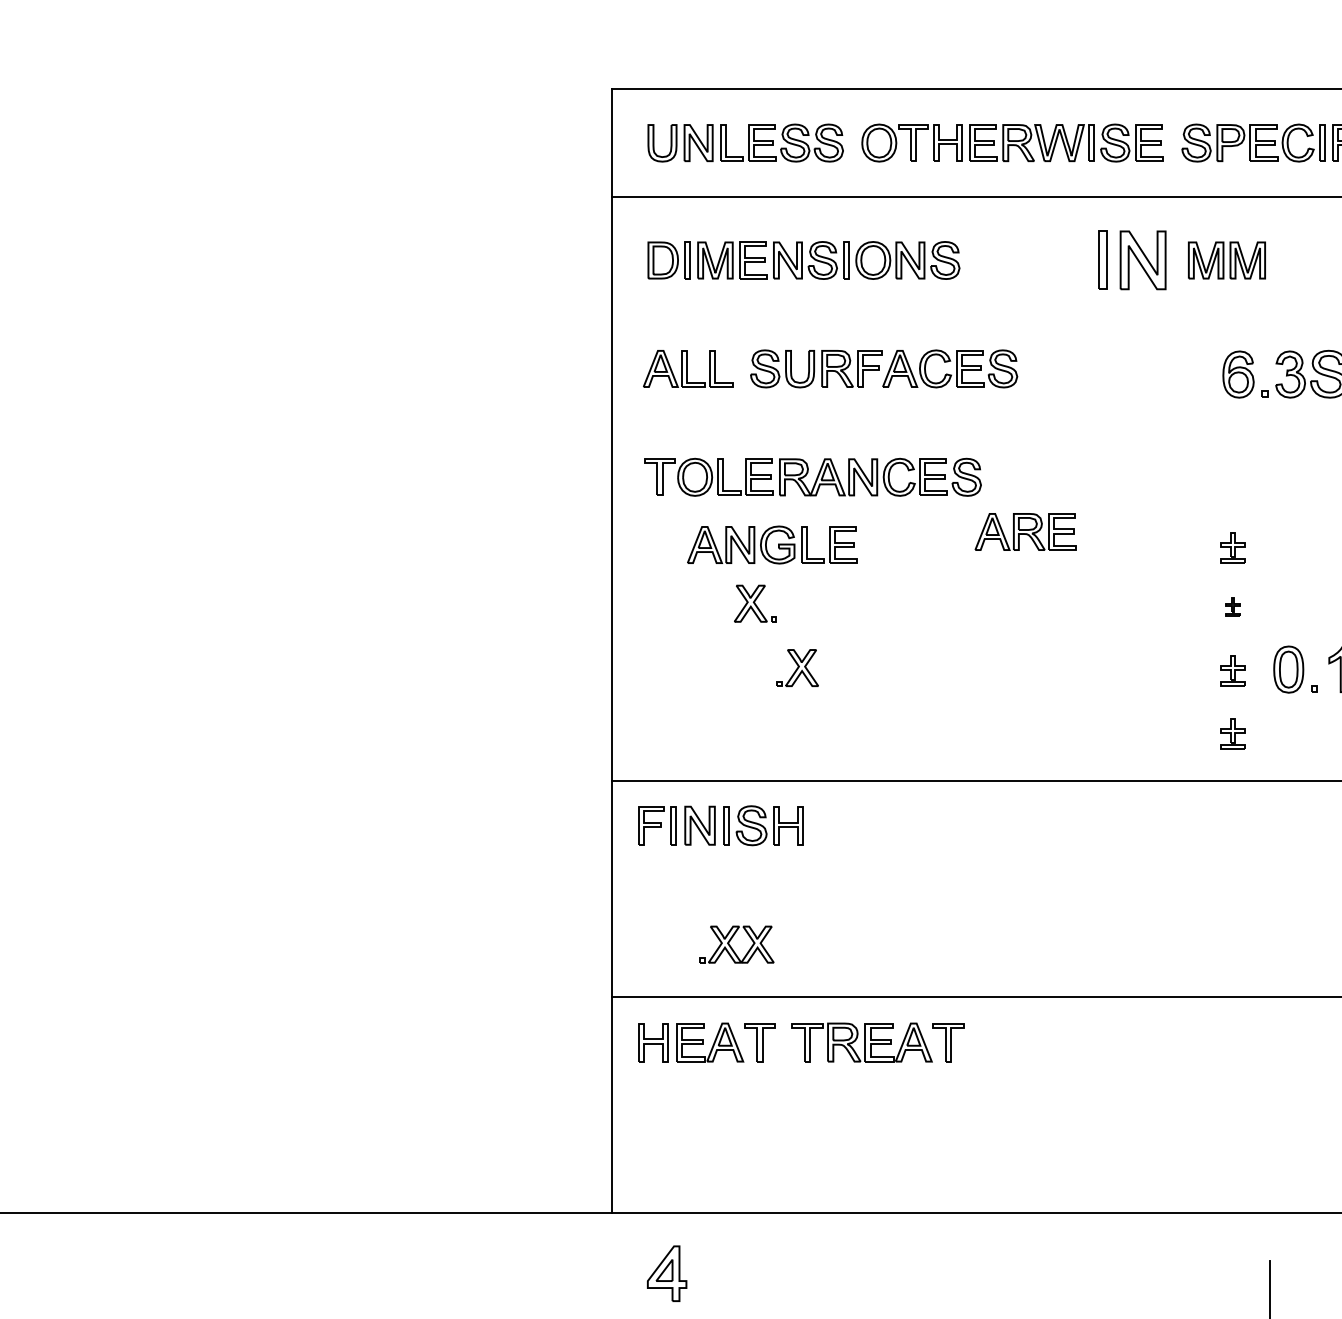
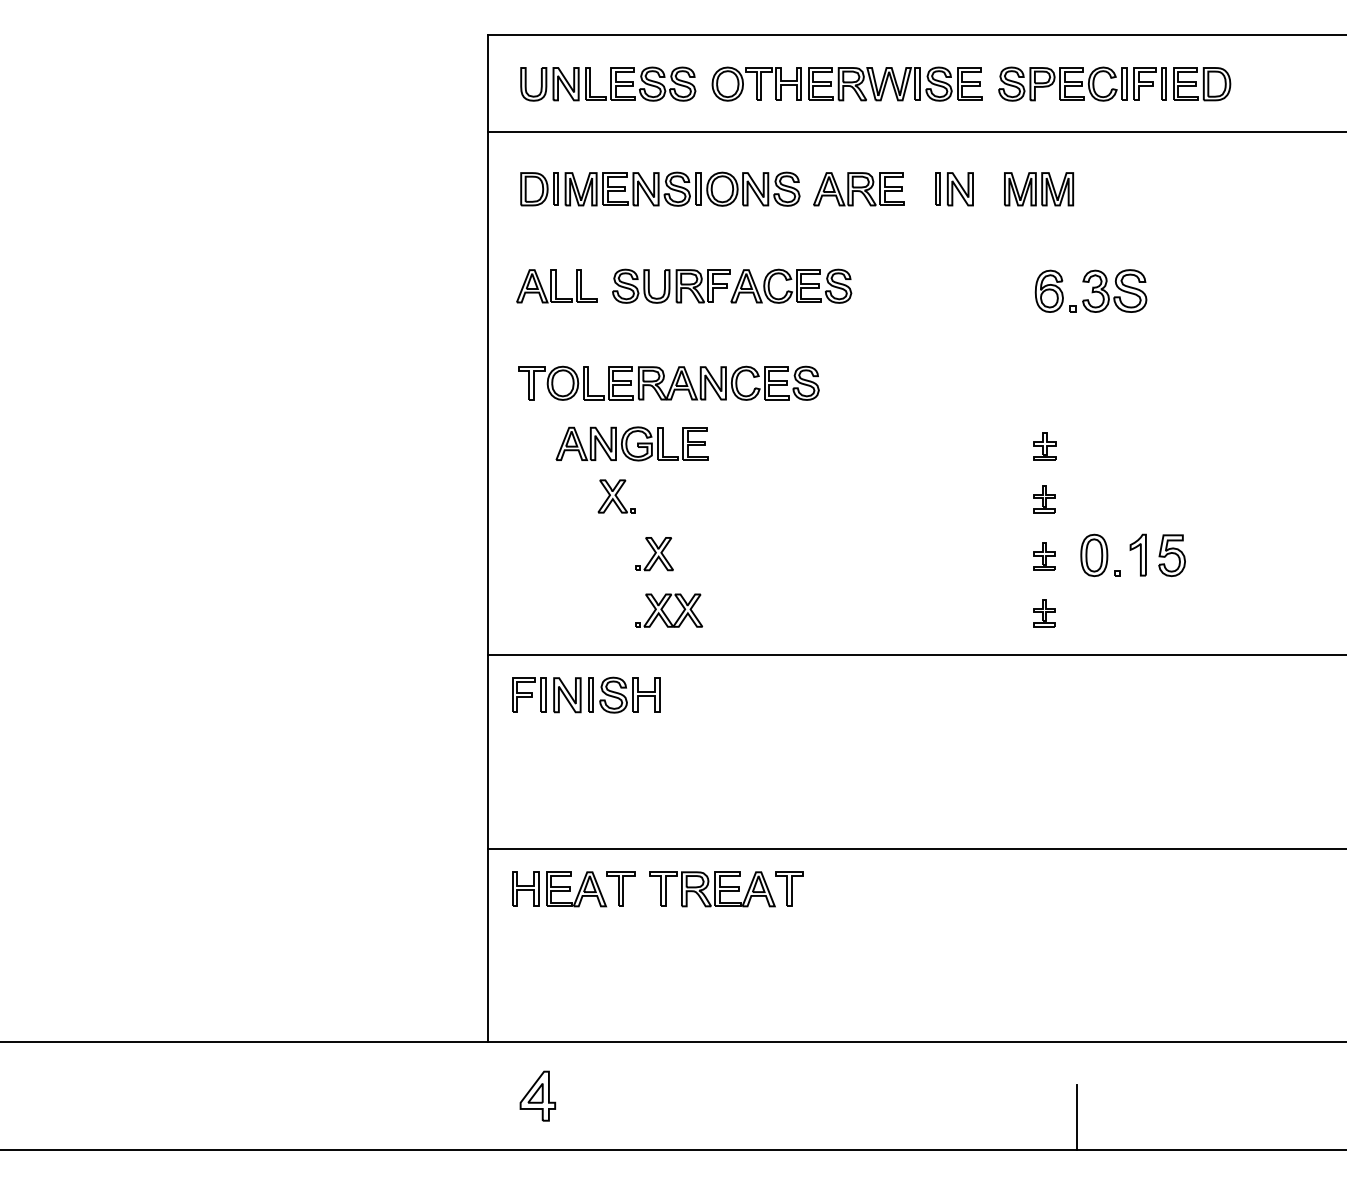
part: (1132, 260) -> (954, 189), size x0.62
part: (1025, 532) -> (858, 189), moved
part: (1233, 607) -> (1044, 499), size x1.67
part: (737, 944) -> (669, 610), moved

